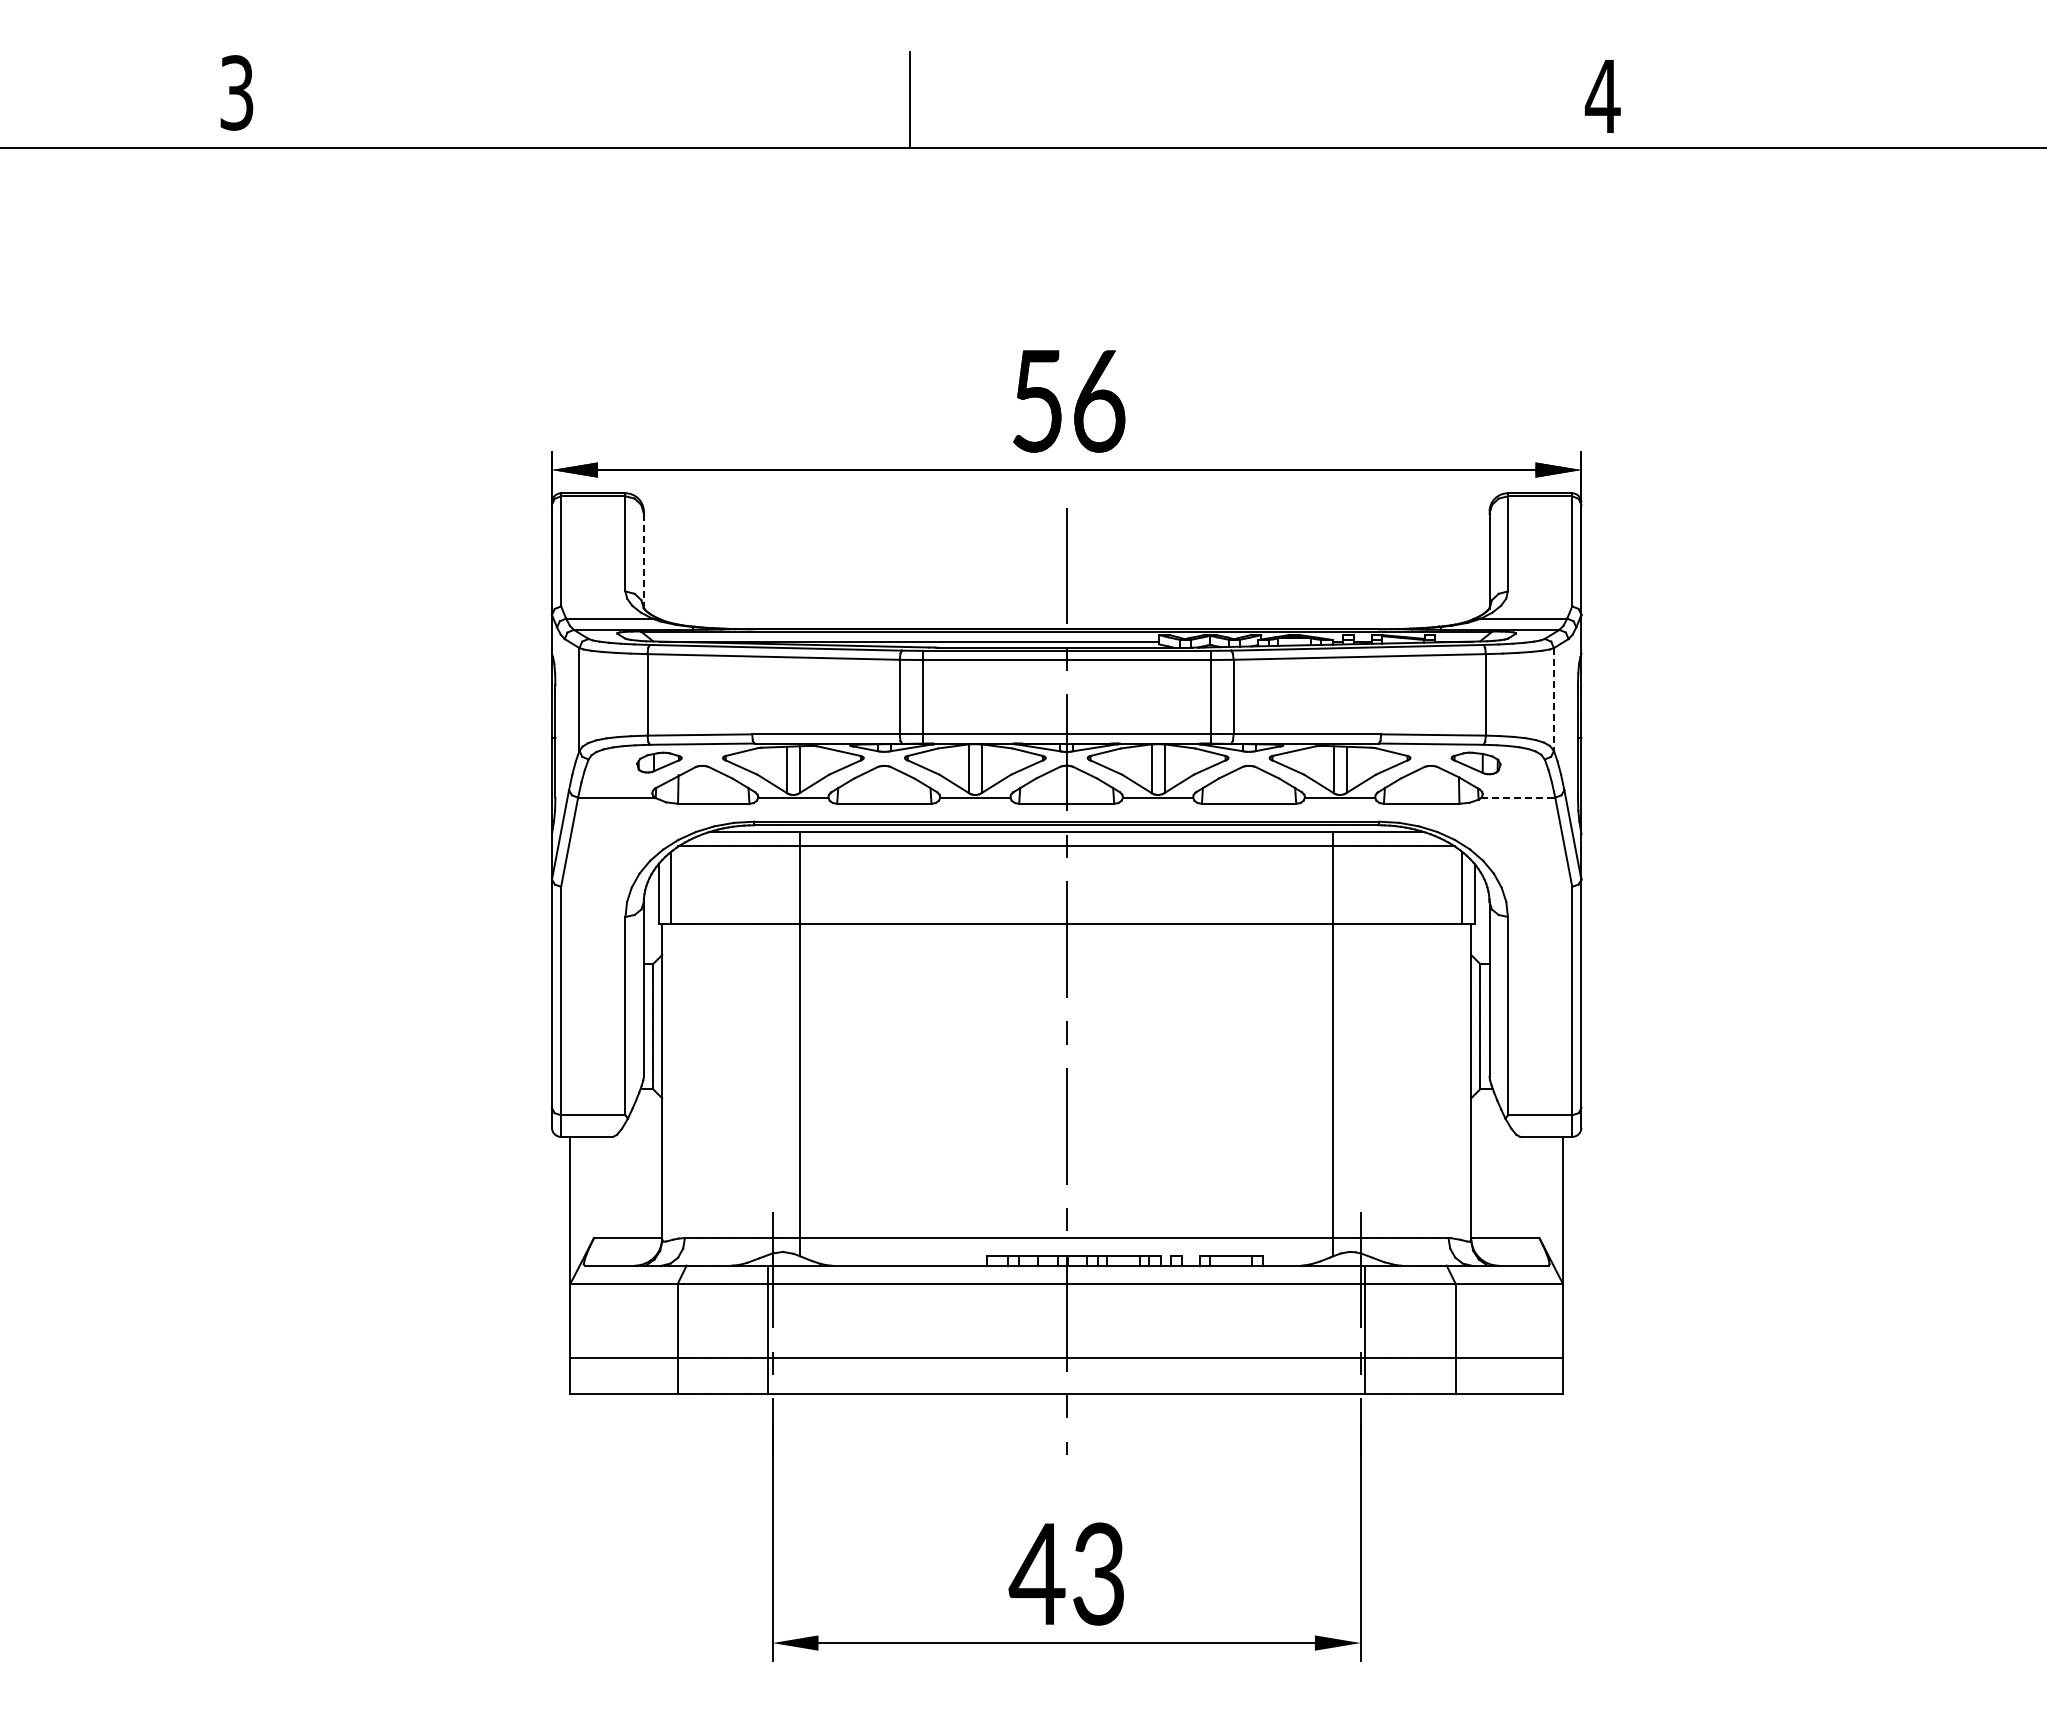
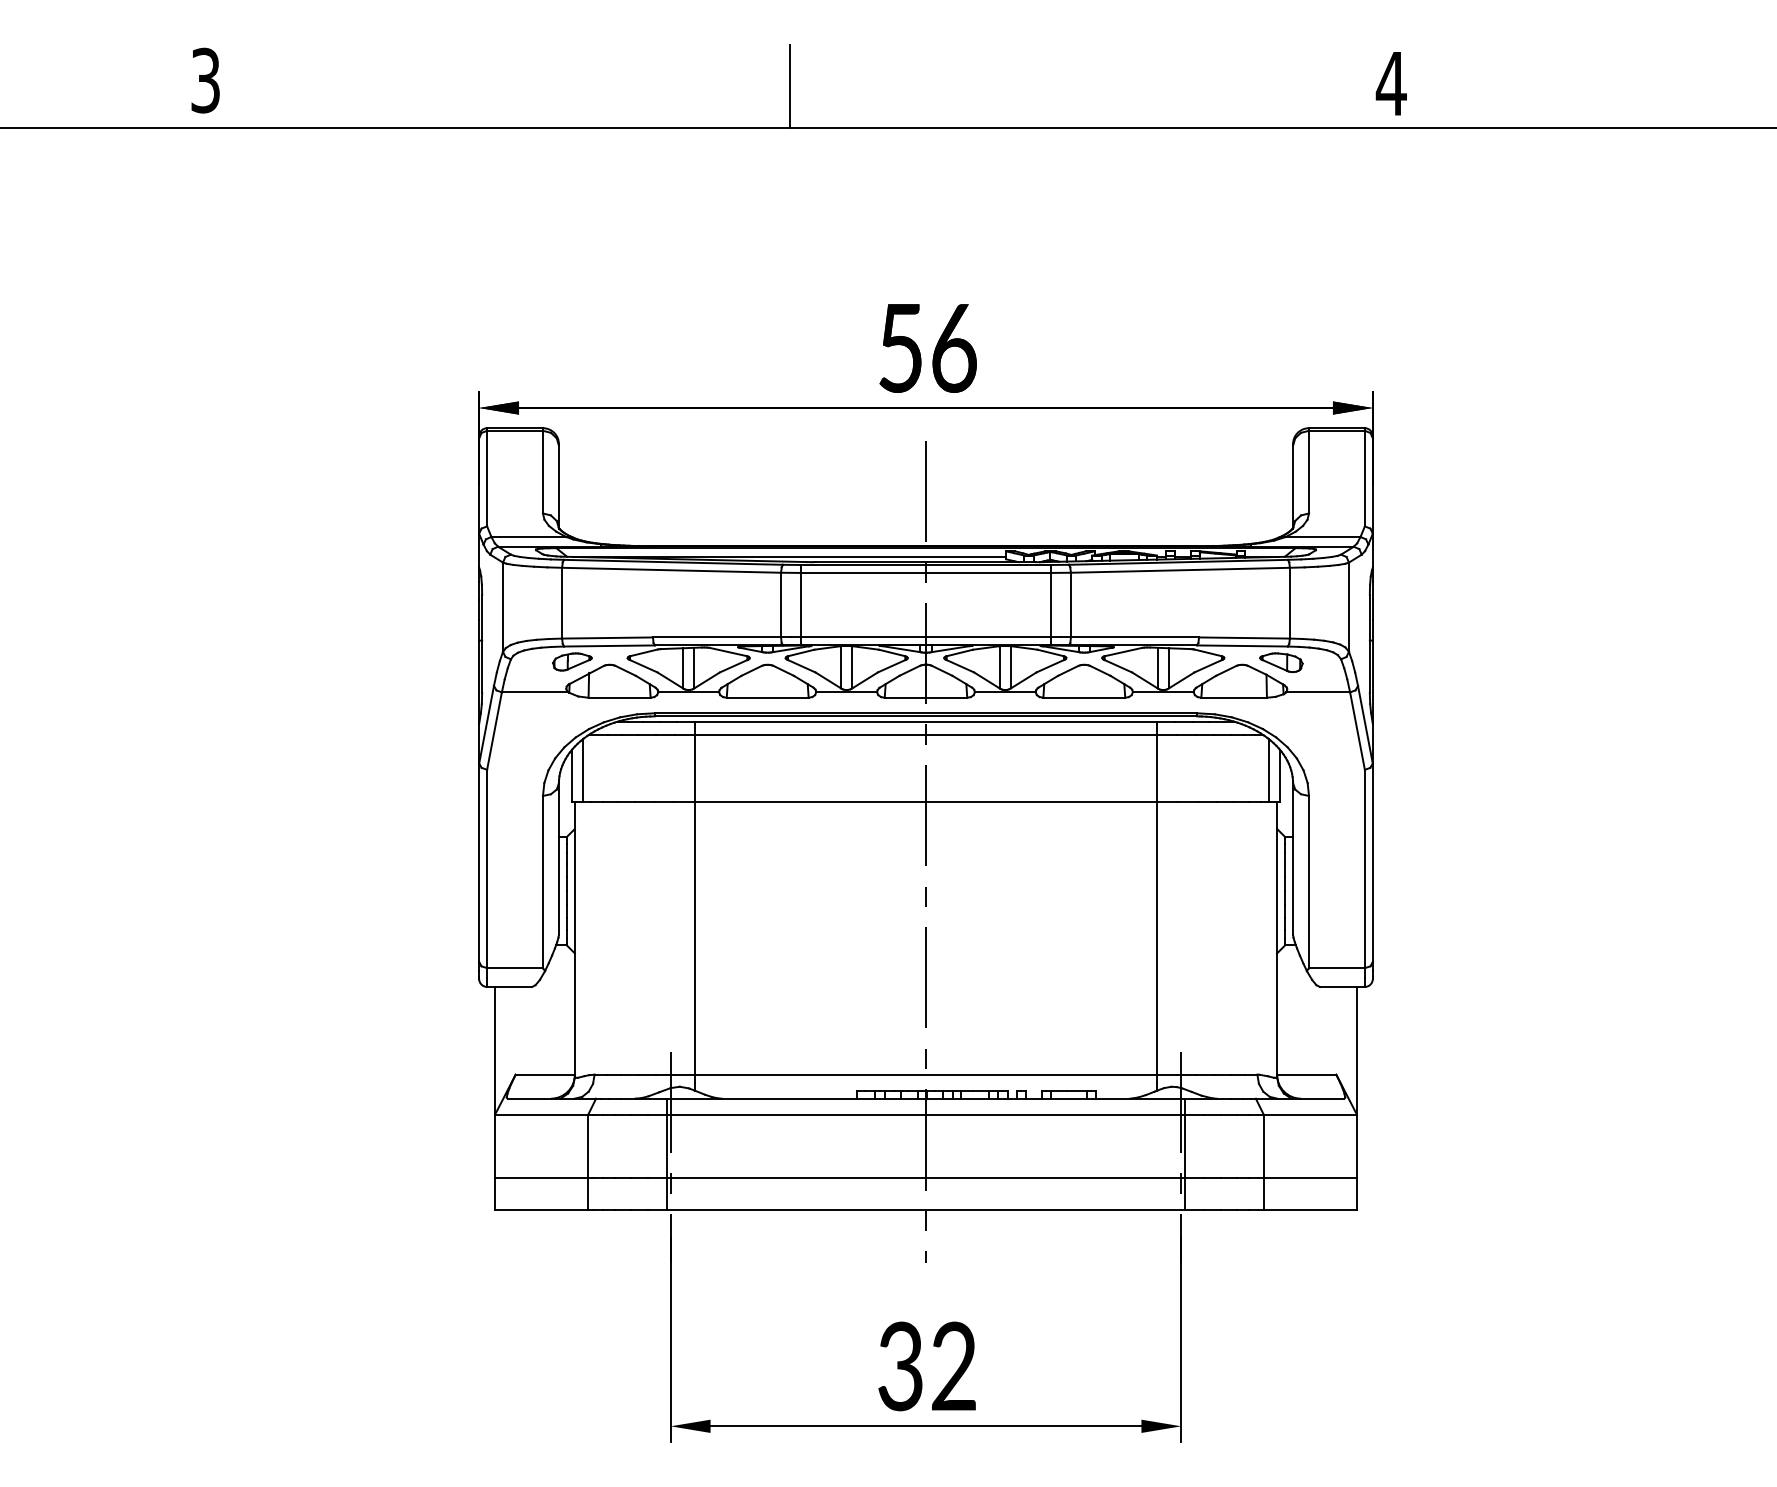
line: (643, 561) -> (558, 487), dashed -> solid
line: (1553, 699) -> (1348, 607), dashed -> solid
line: (1518, 797) -> (1318, 692), dashed -> solid
text: (1066, 1573) -> (925, 1365), 43 -> 32

